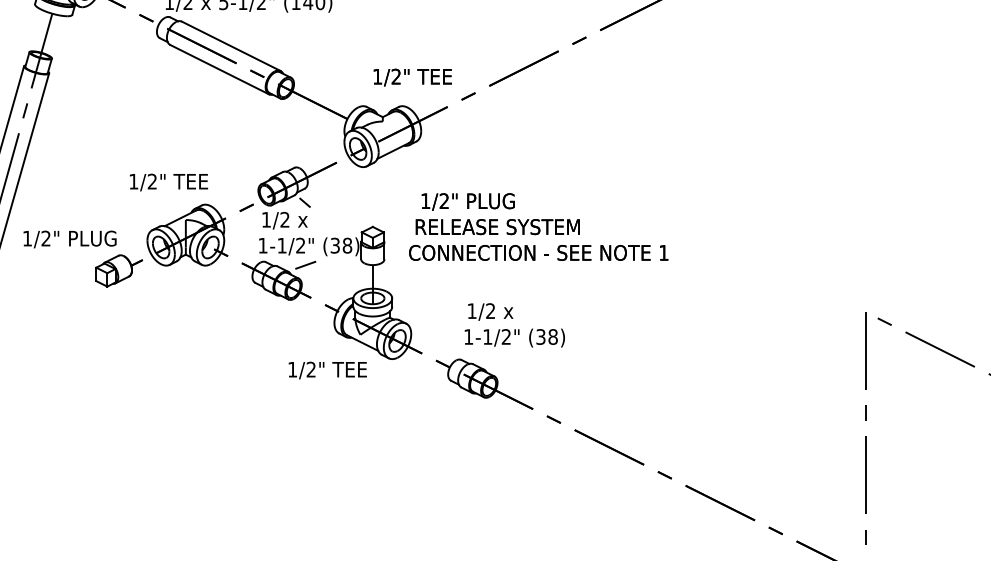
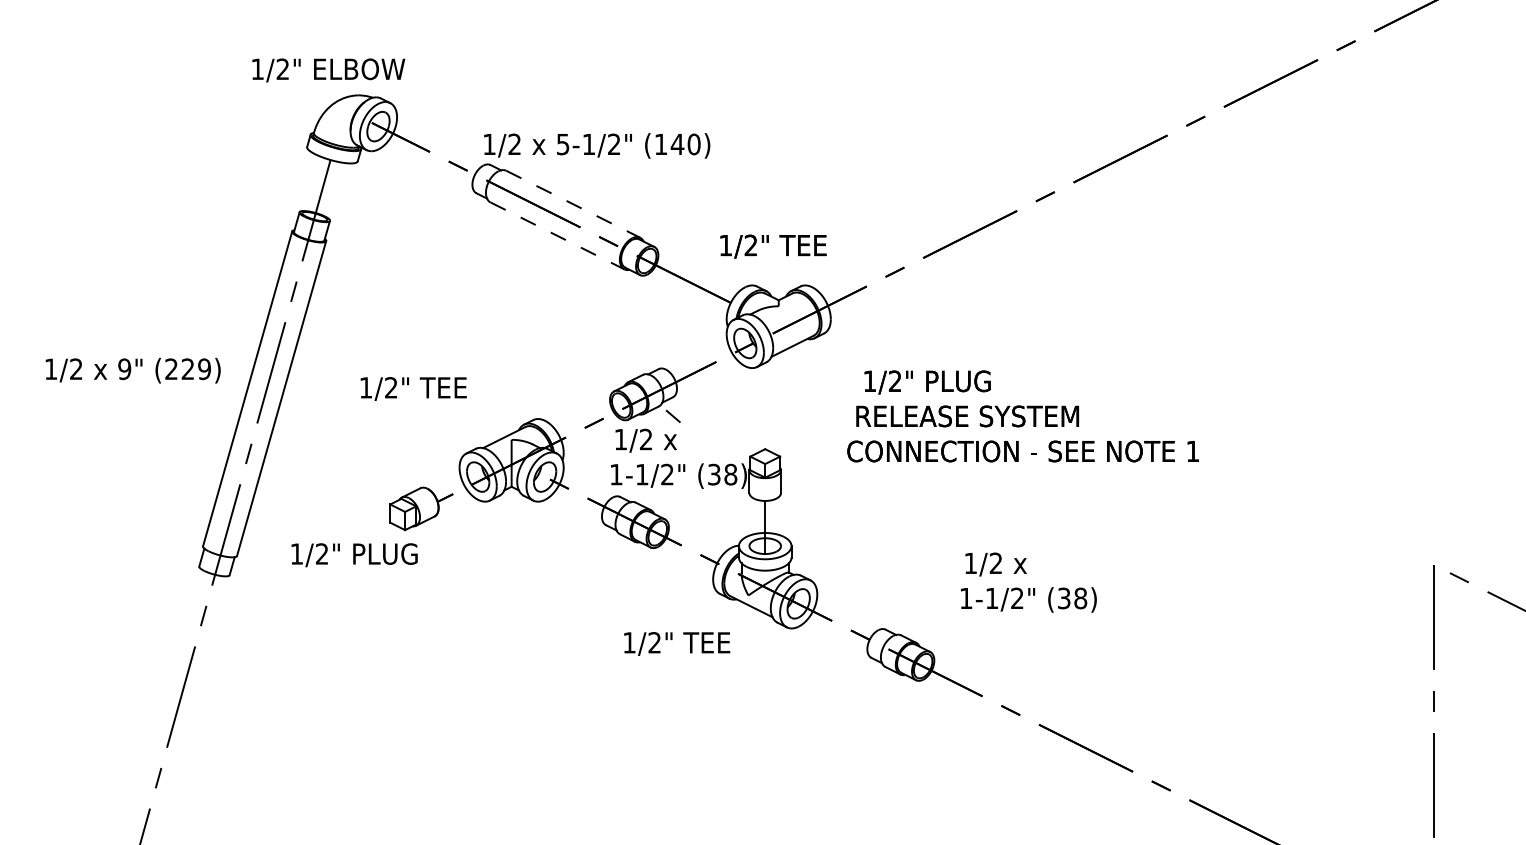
line: (231, 46) -> (573, 204), solid -> dashed
line: (219, 69) -> (557, 235), solid -> dashed
text: (412, 77) -> (773, 246), moved
text: (168, 182) -> (413, 388), moved
text: (538, 227) -> (1022, 416), moved
text: (69, 239) -> (354, 555), moved
line: (305, 264) -> (674, 500), removed
text: (514, 325) -> (1028, 582), moved
text: (328, 370) -> (677, 643), moved

